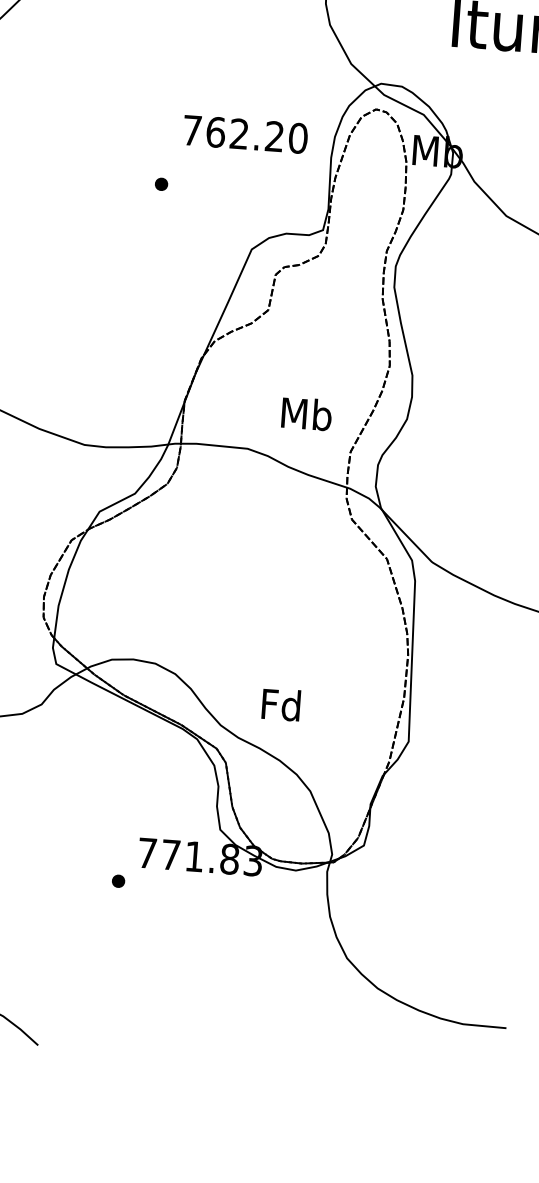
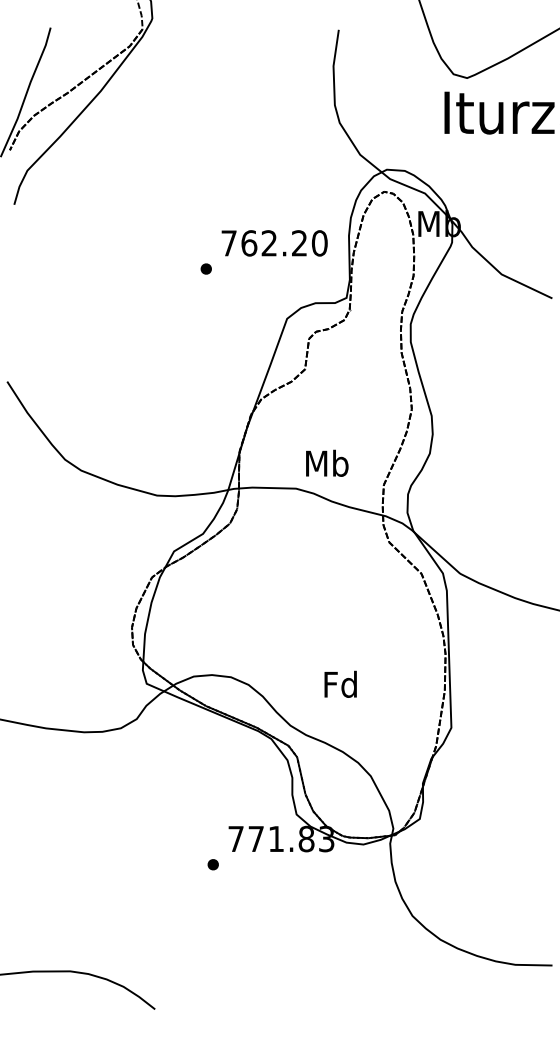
text: (245, 134) -> (274, 243), moved
text: (307, 413) -> (327, 462), moved
text: (281, 703) -> (340, 683), moved

